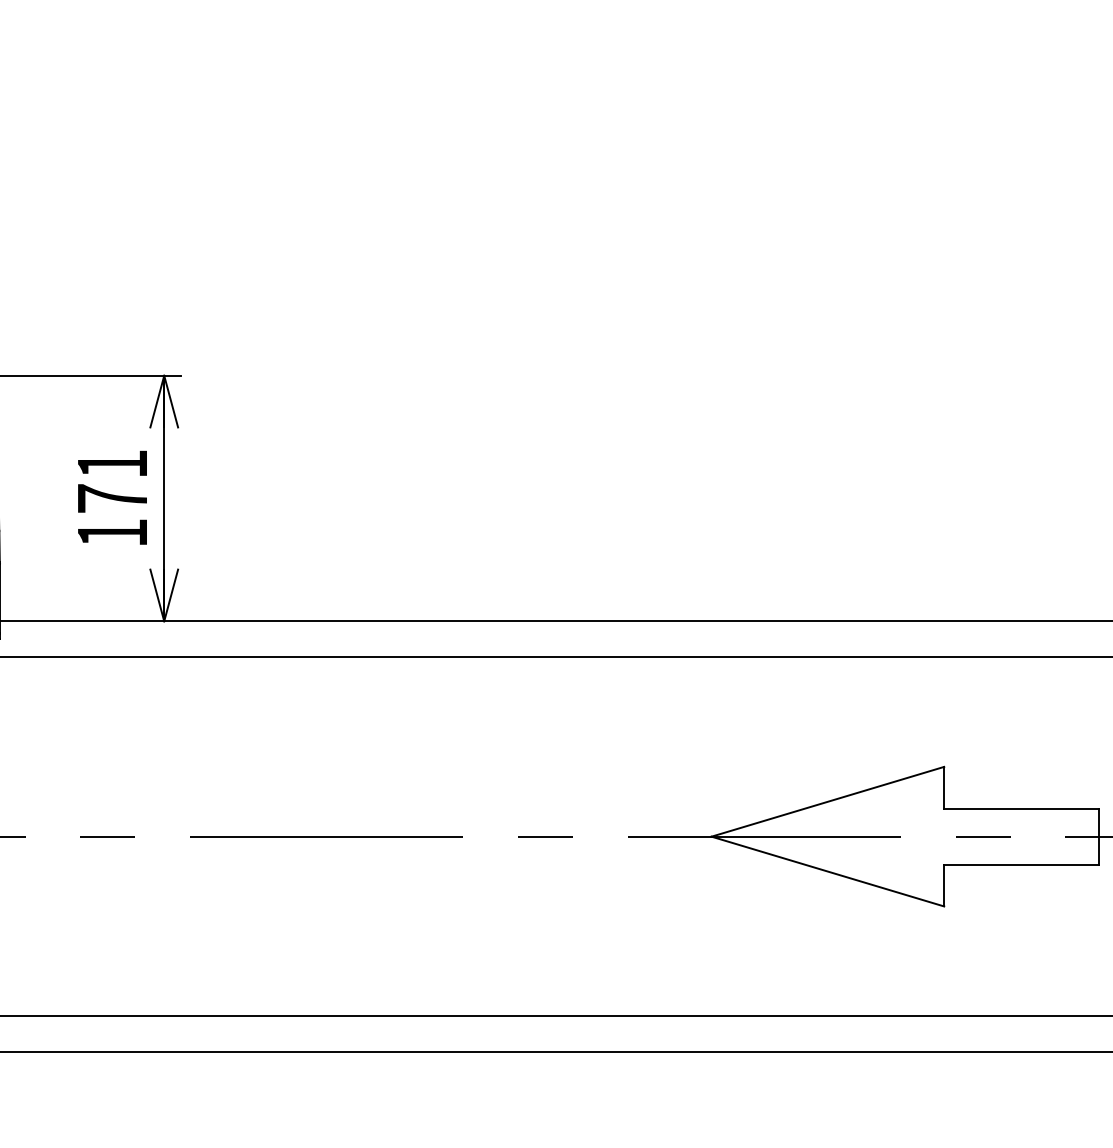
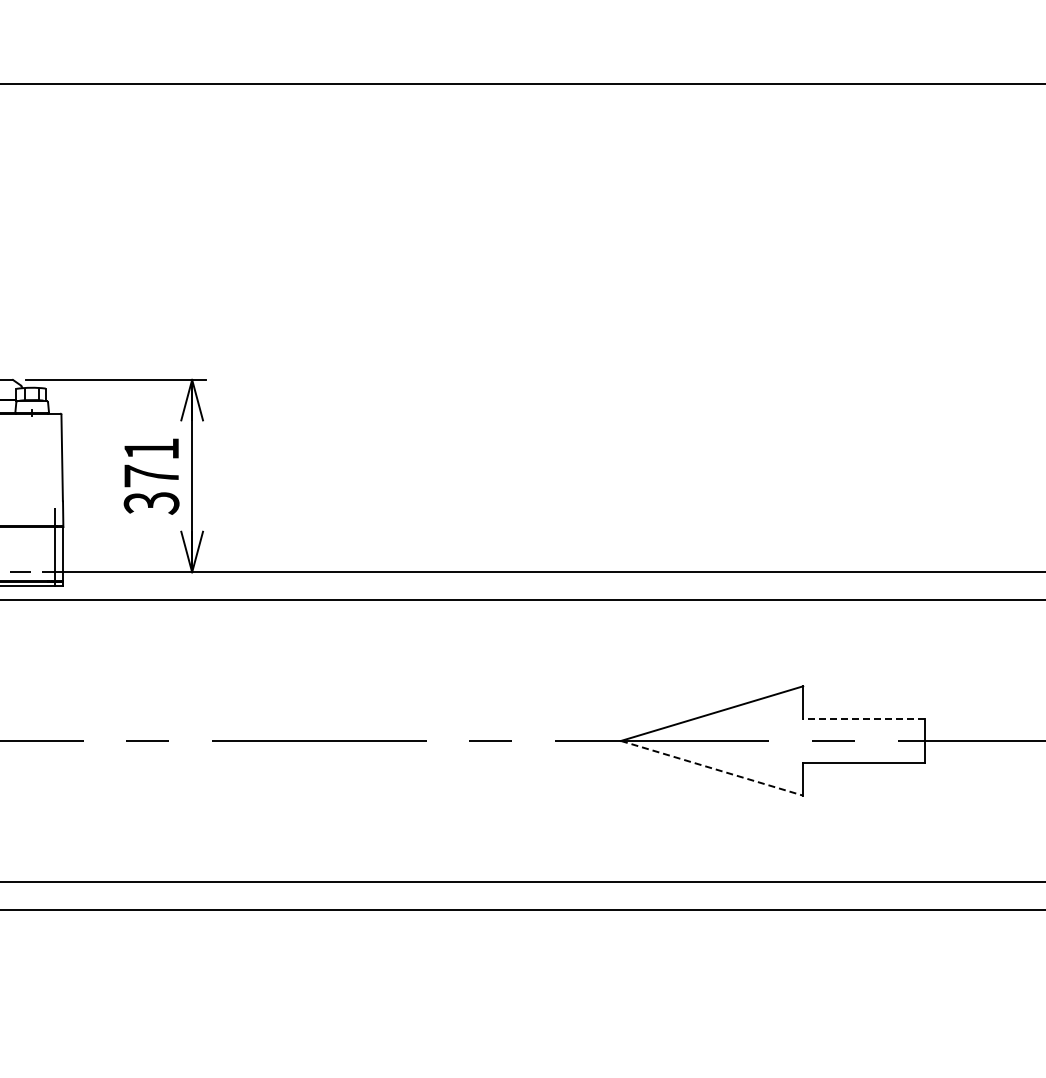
text: (112, 533) -> (151, 503), 171 -> 371
line: (1021, 809) -> (863, 719), solid -> dashed
line: (828, 871) -> (712, 768), solid -> dashed

